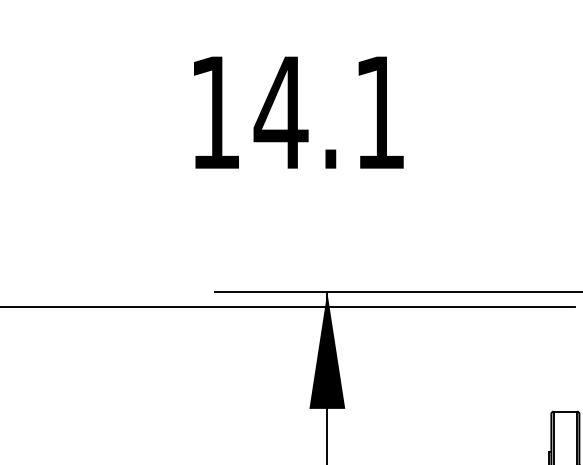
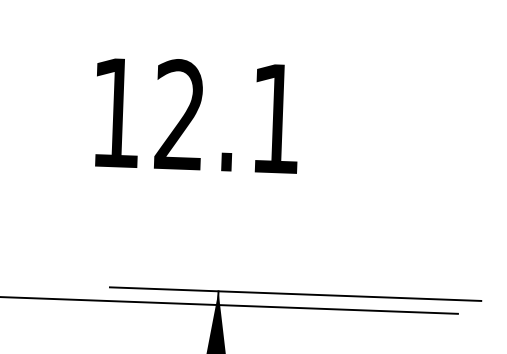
text: (280, 111) -> (179, 114), 14.1 -> 12.1

